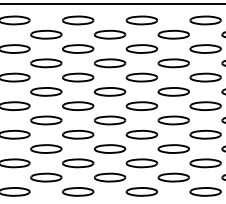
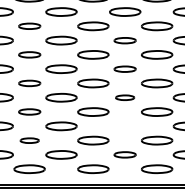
part: (78, 48) -> (29, 25), size x0.7
part: (173, 63) -> (124, 40), size x0.7
part: (78, 77) -> (29, 54), size x0.7
part: (173, 91) -> (124, 68), size x0.7
part: (78, 105) -> (29, 82), size x0.7
part: (173, 120) -> (124, 97), size x0.6
part: (78, 134) -> (29, 111), size x0.7
part: (173, 148) -> (124, 125), removed
part: (78, 163) -> (29, 140), size x0.6
part: (173, 177) -> (124, 154), size x0.7

